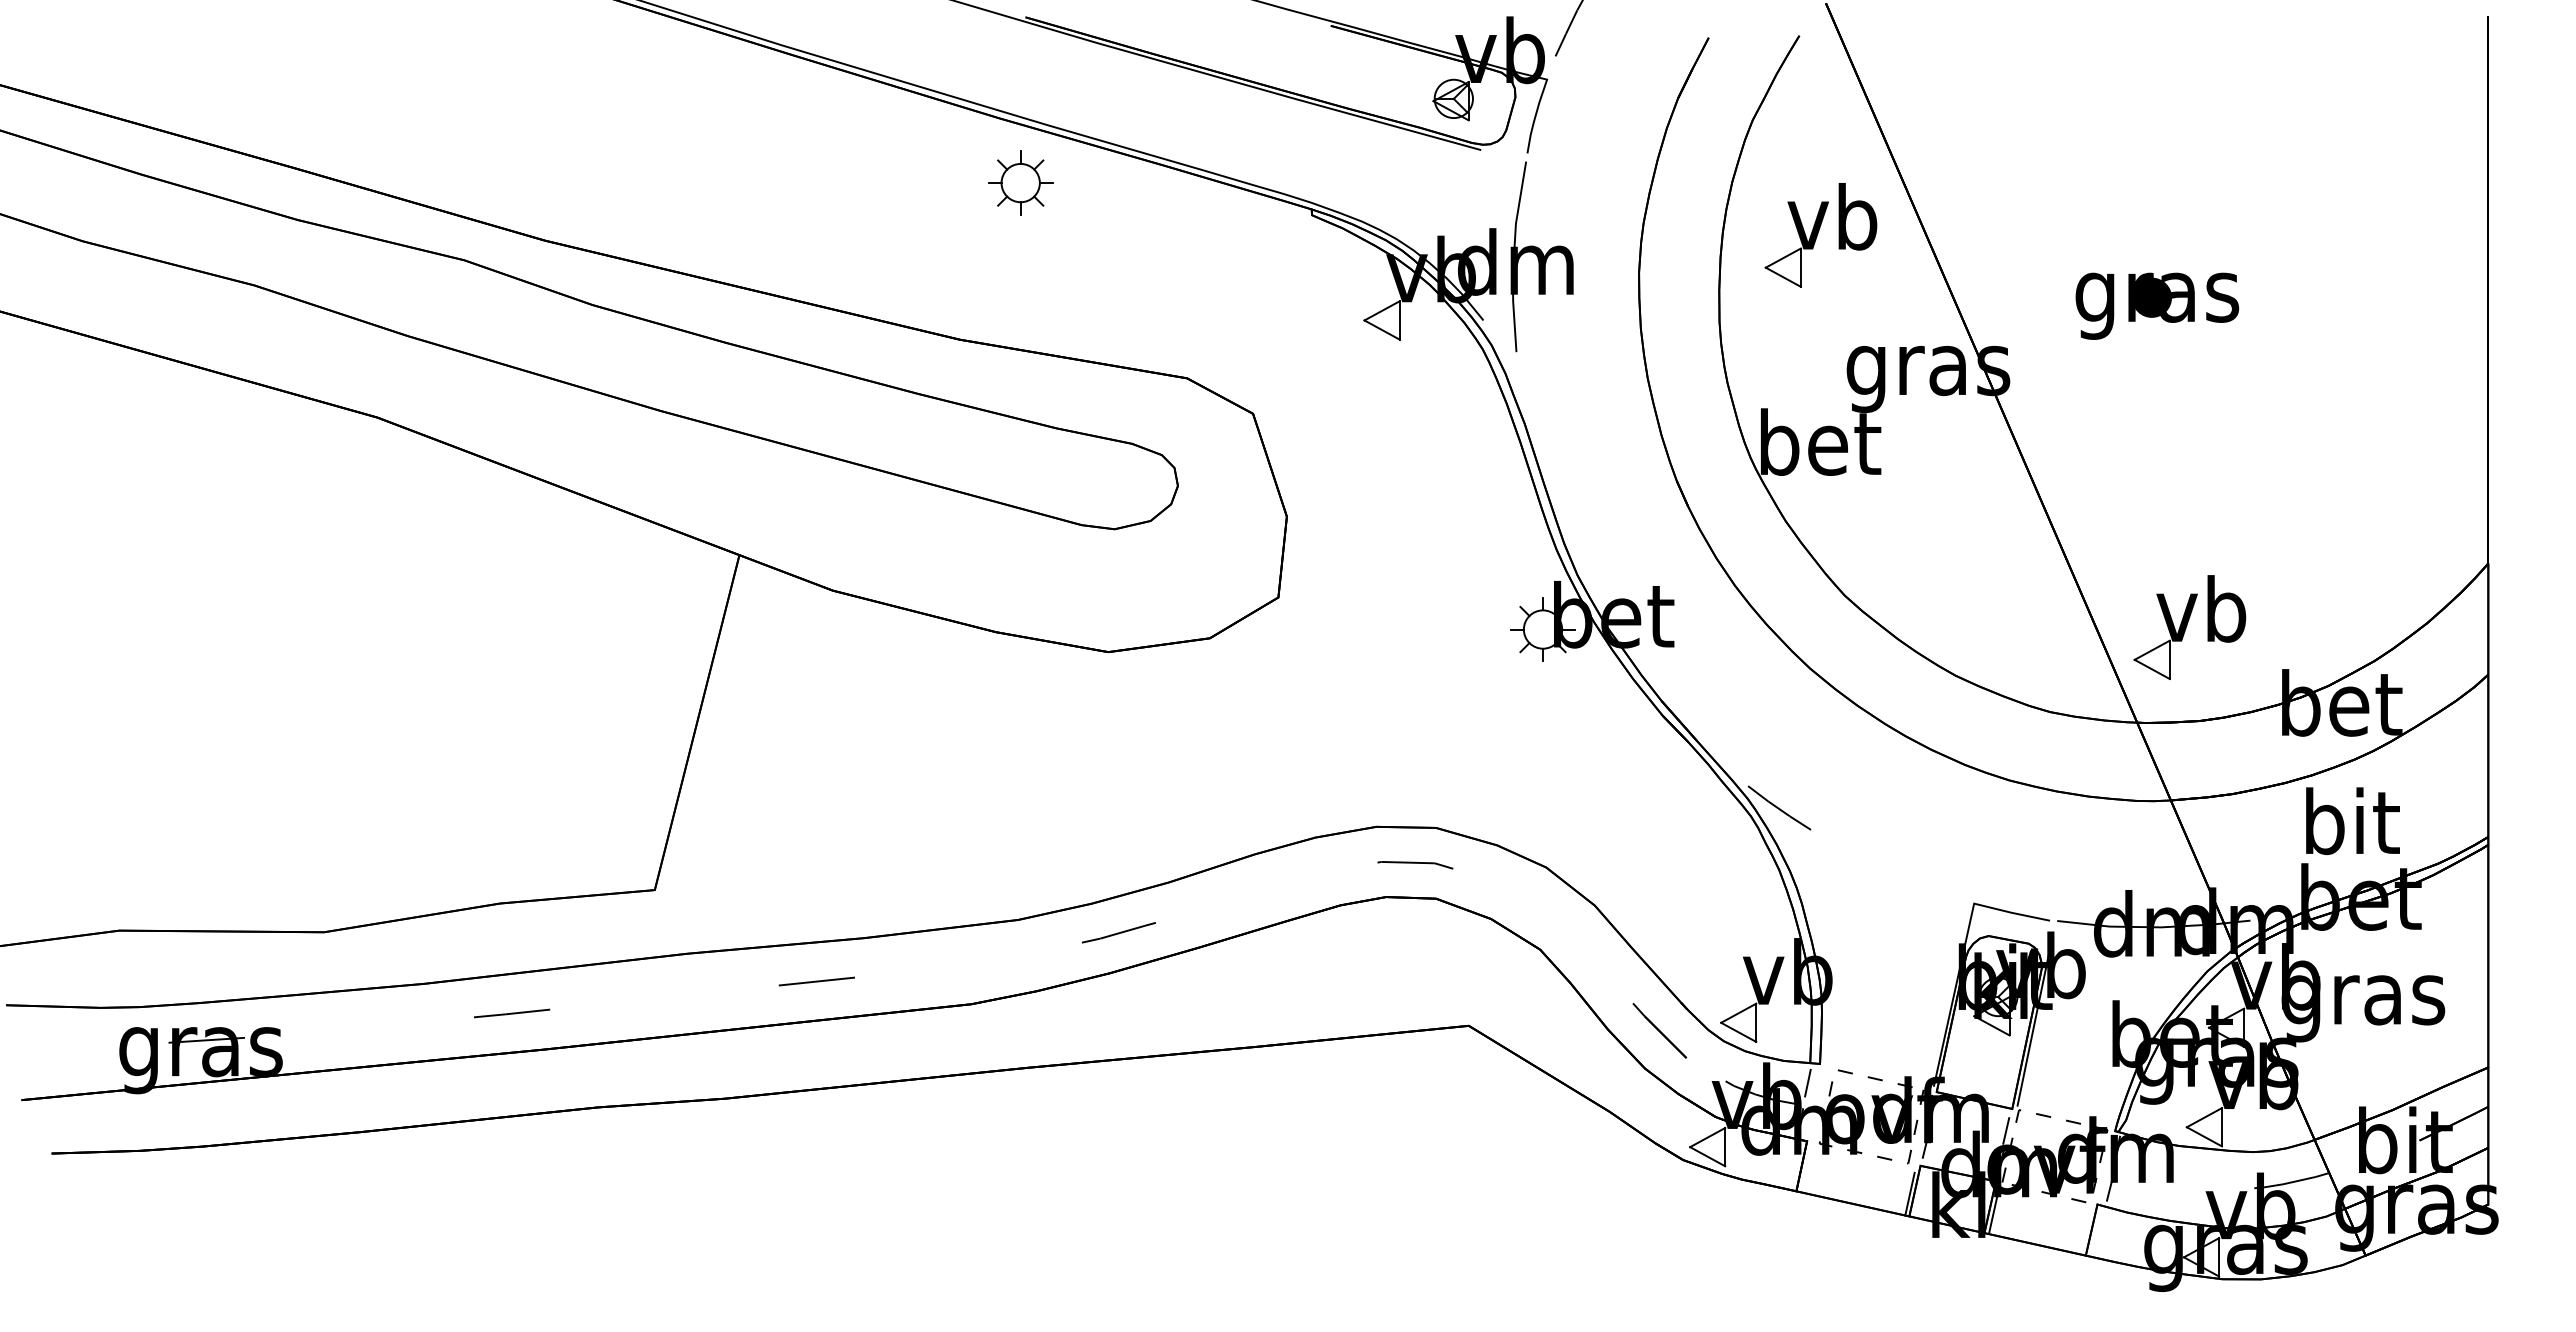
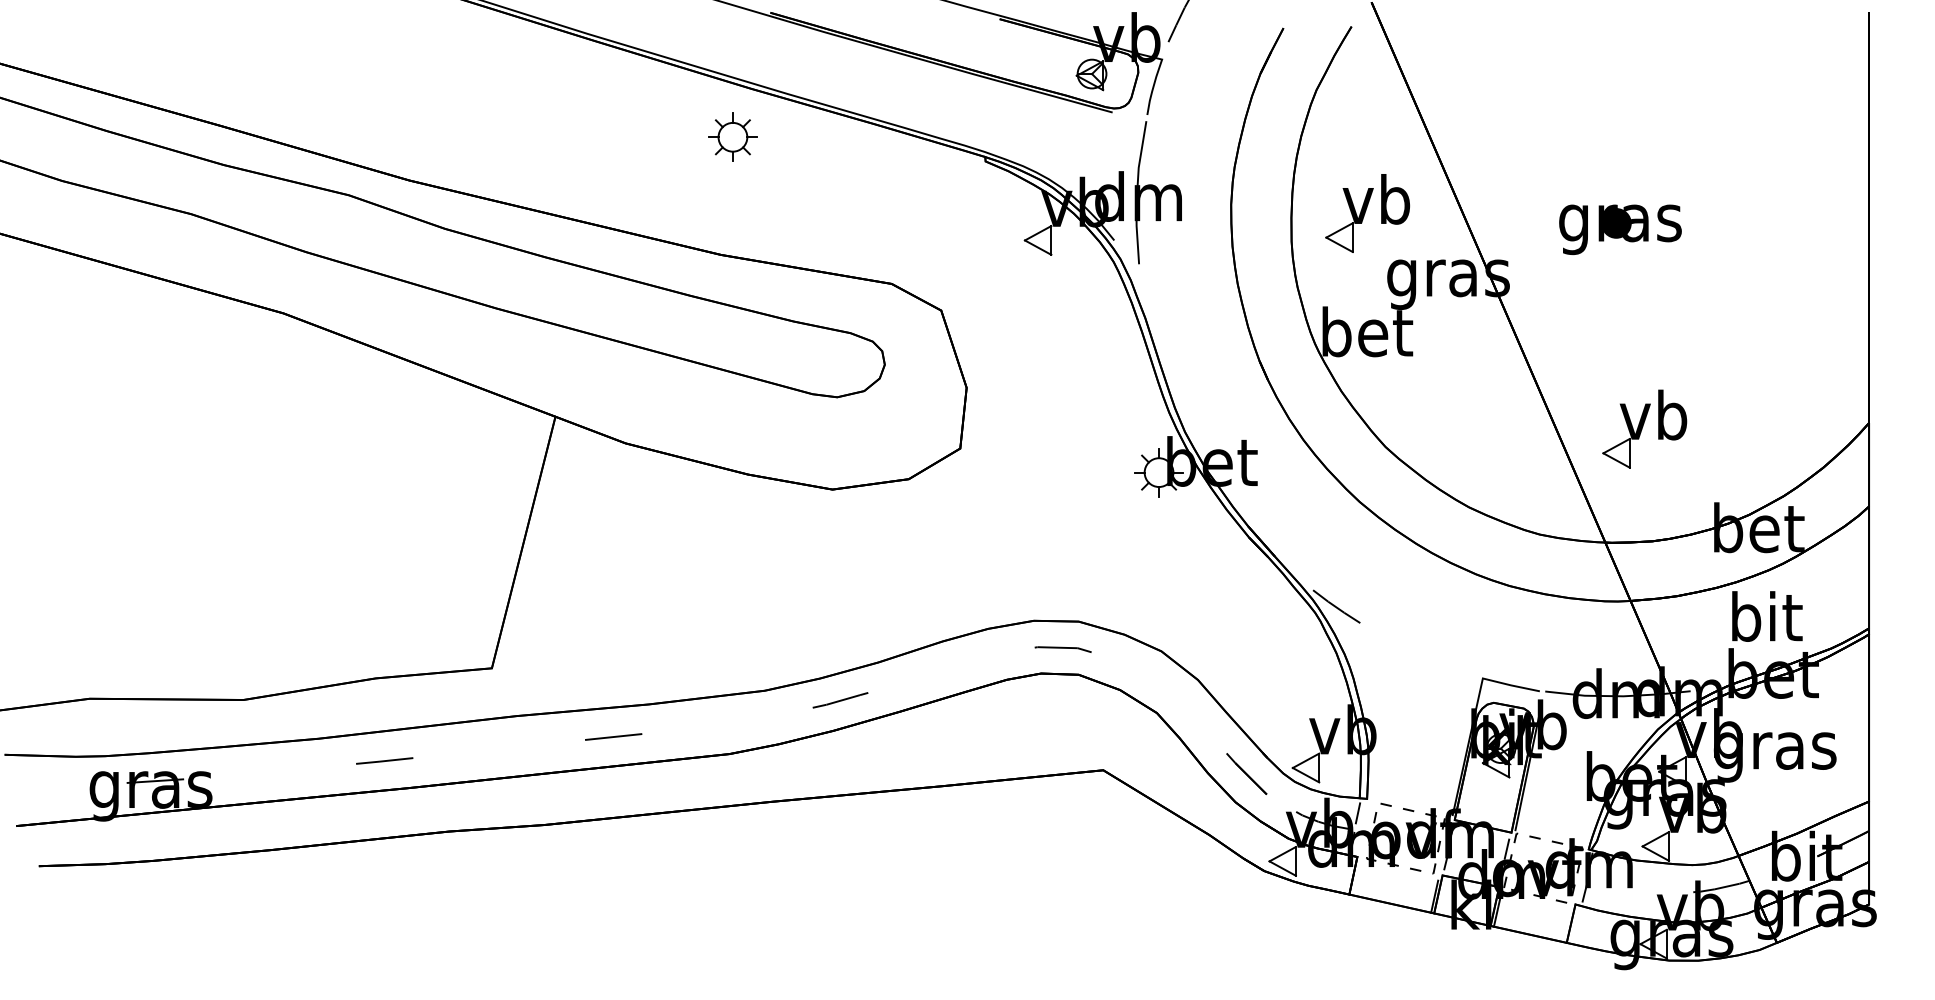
part: (1020, 182) -> (732, 136), moved
part: (1820, 235) -> (1367, 213), moved
part: (2189, 627) -> (1644, 429), moved

